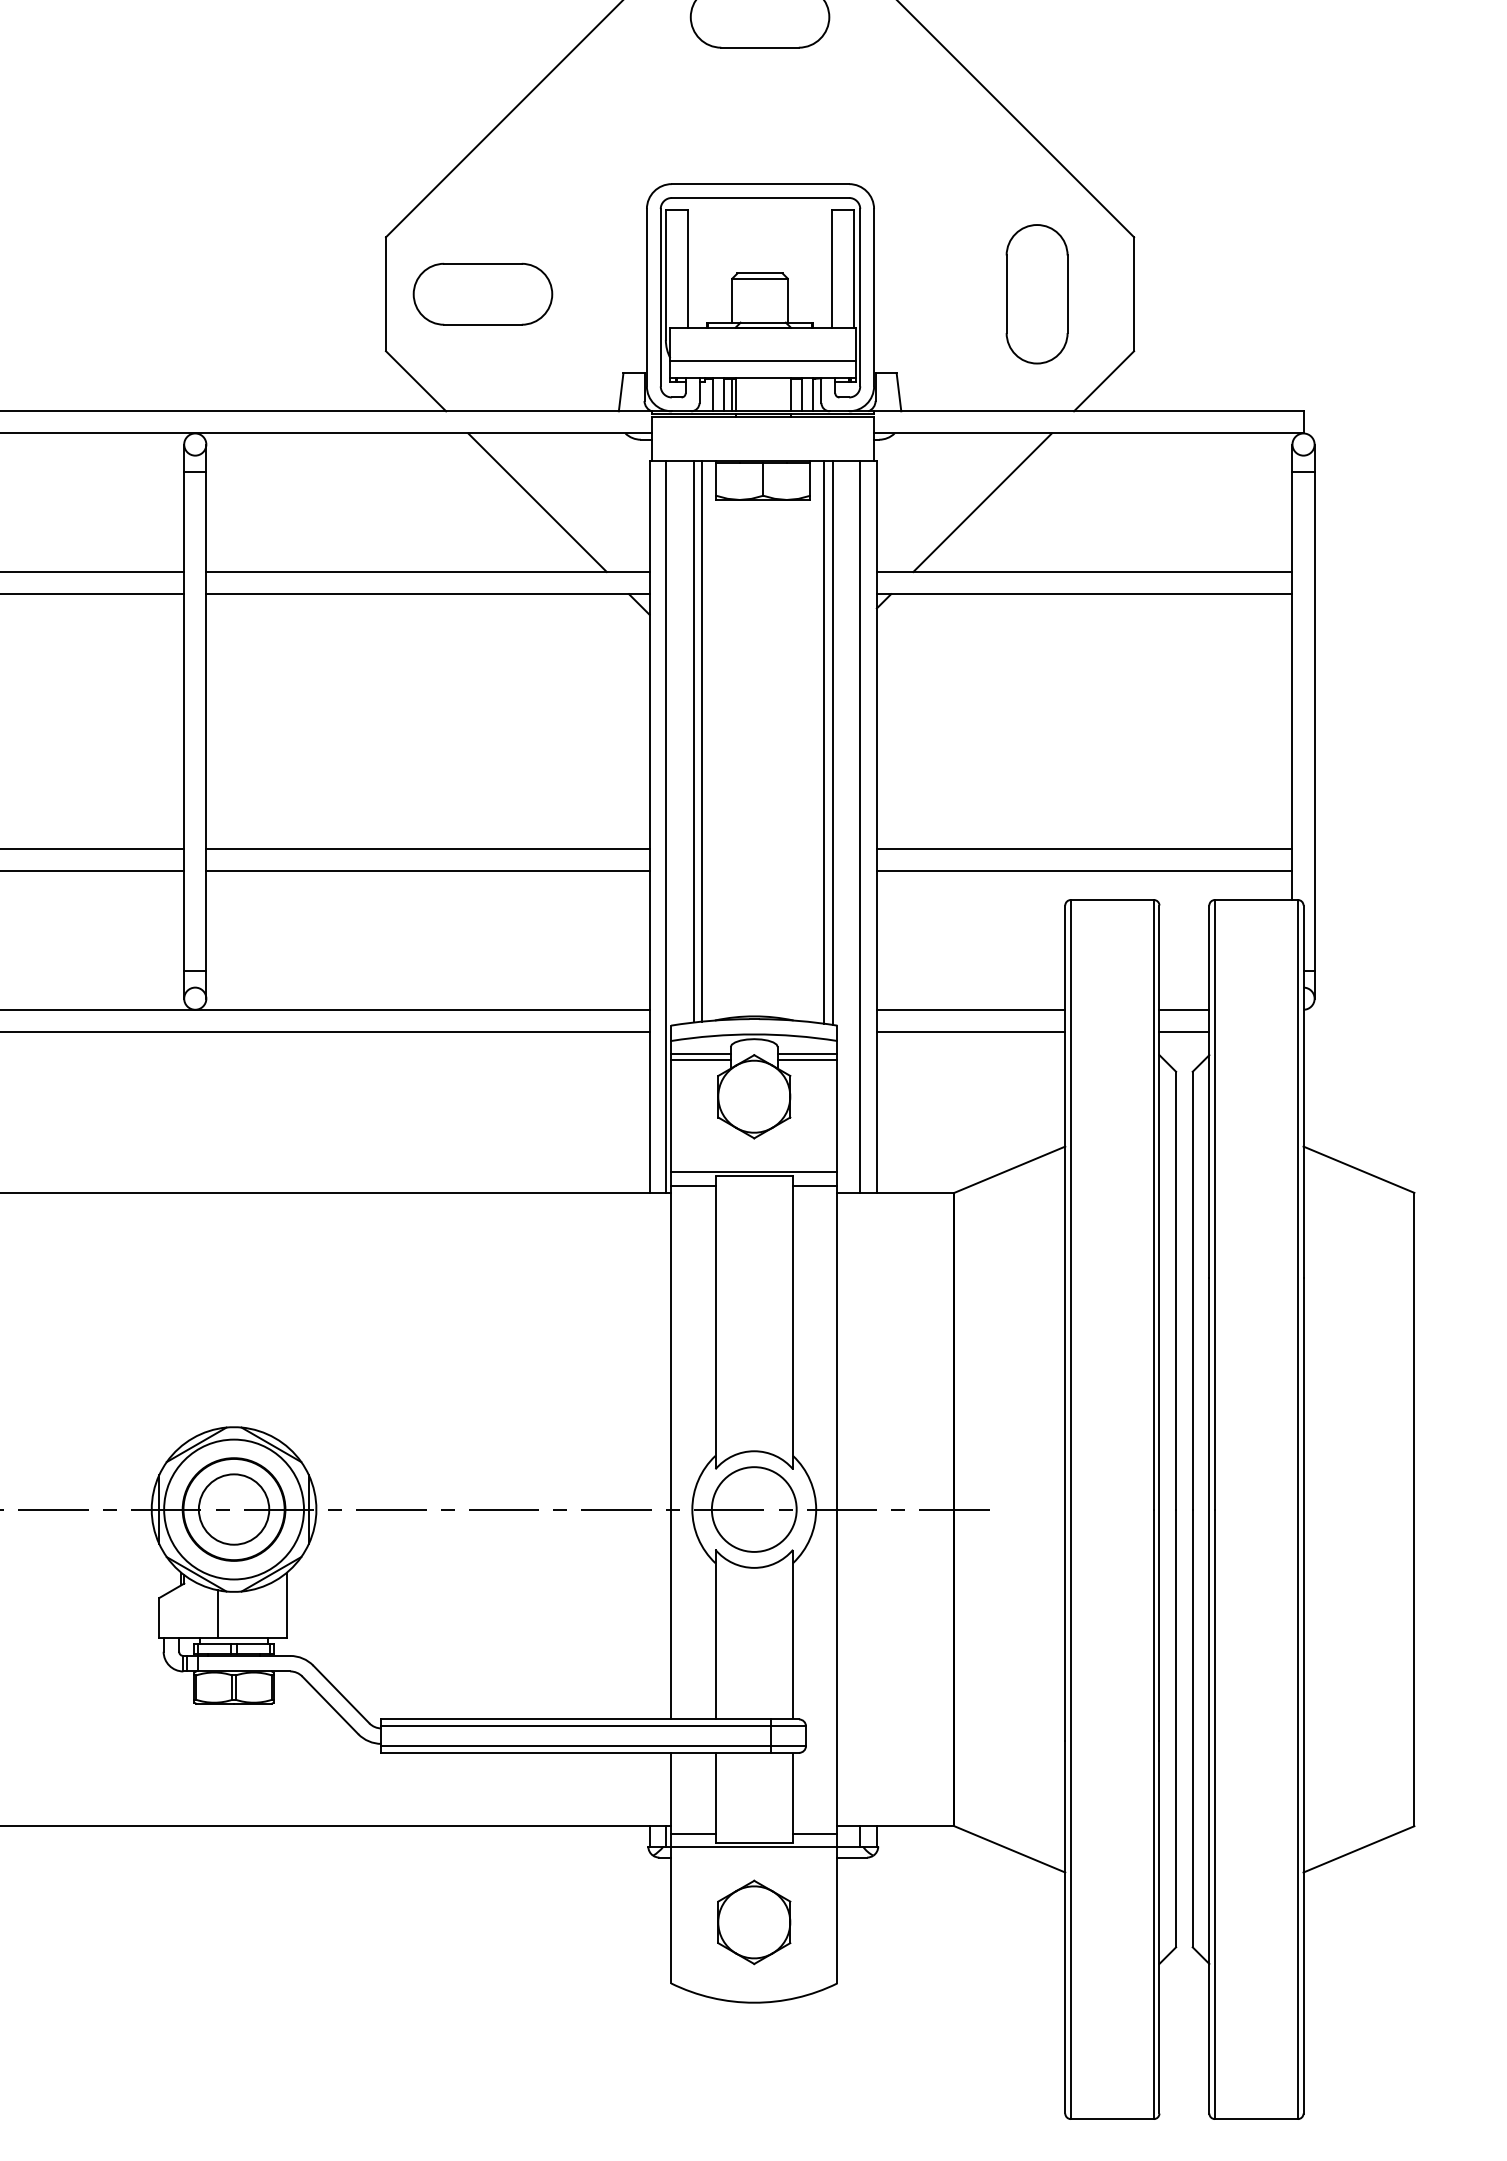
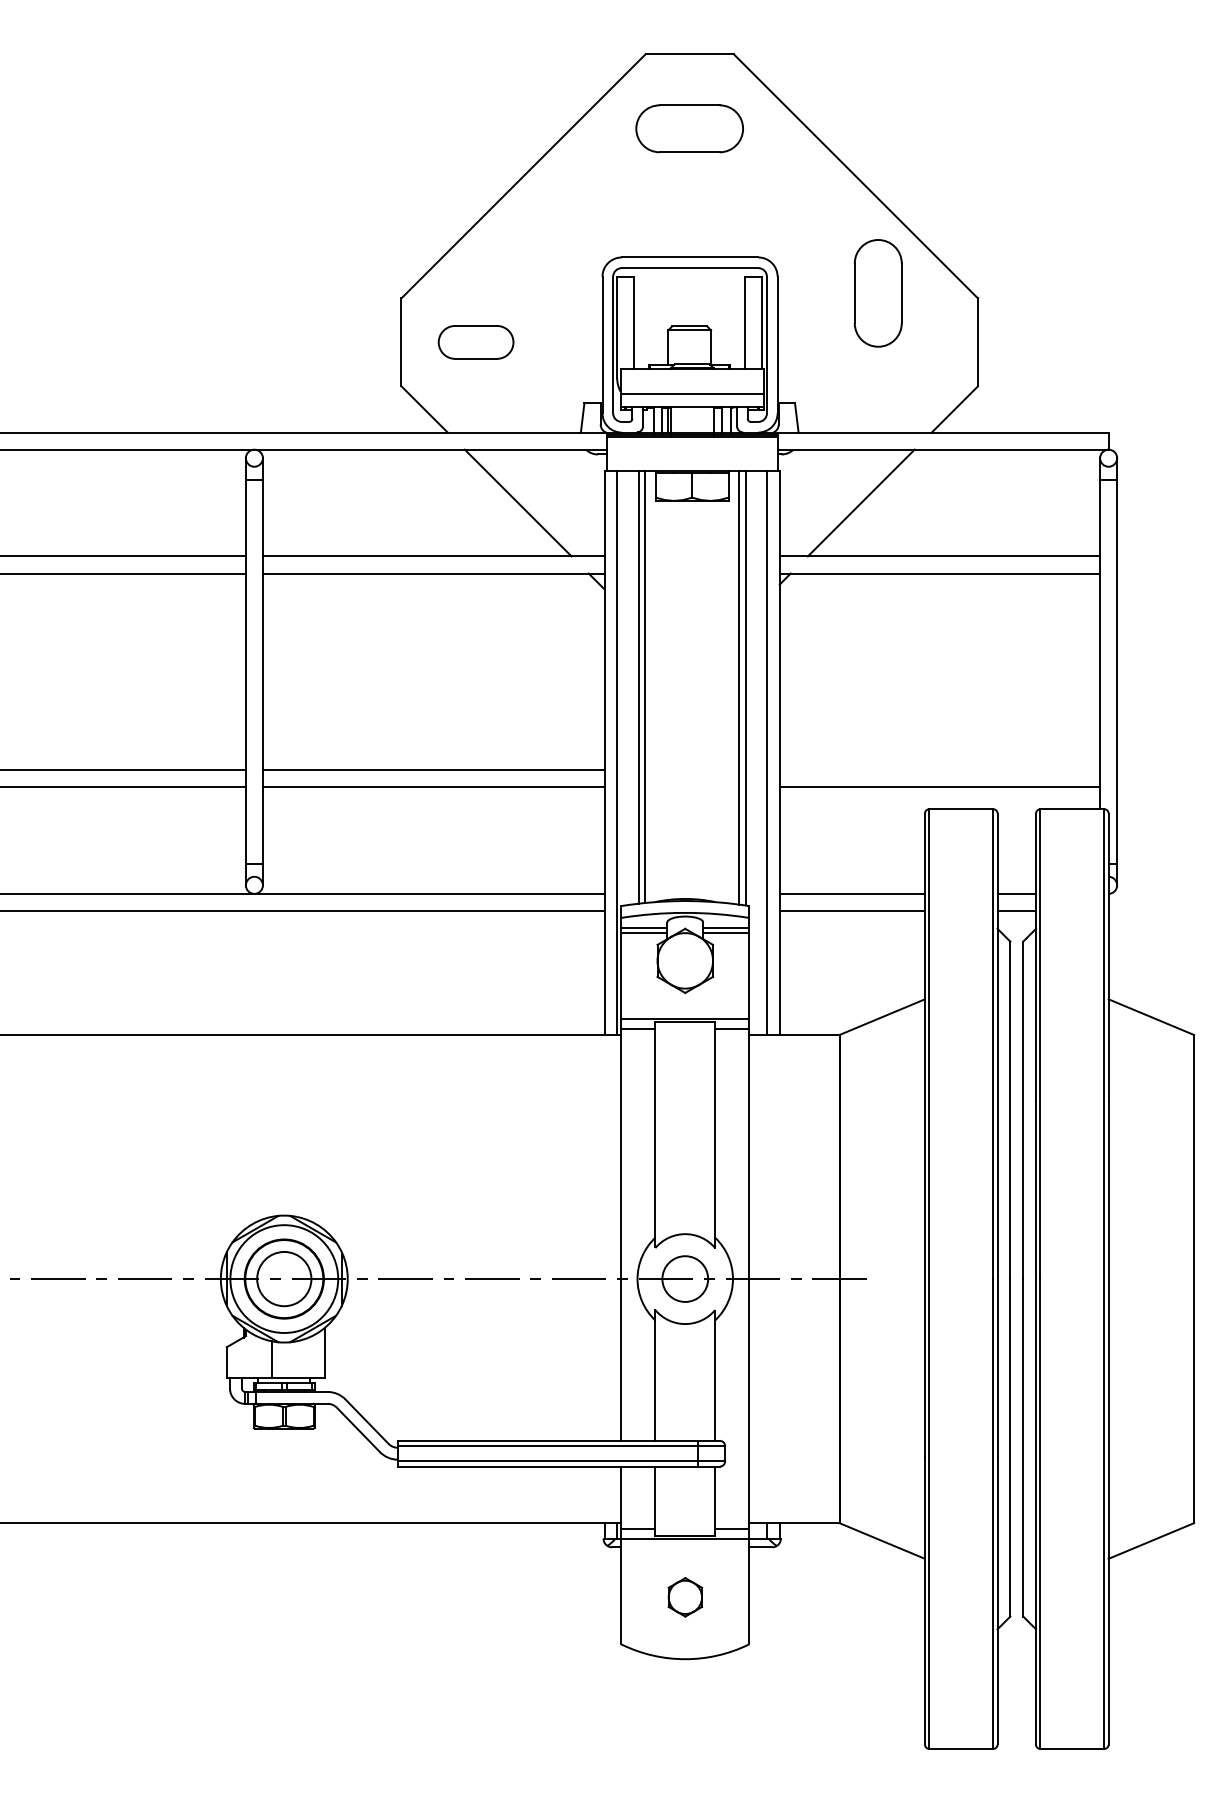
part: (482, 294) -> (475, 342), size x0.7
part: (1036, 294) -> (877, 293), moved
line: (1084, 849) -> (939, 770), removed
circle: (753, 1508) -> (684, 1278), size x0.7
part: (754, 1922) -> (685, 1597), size x0.6

